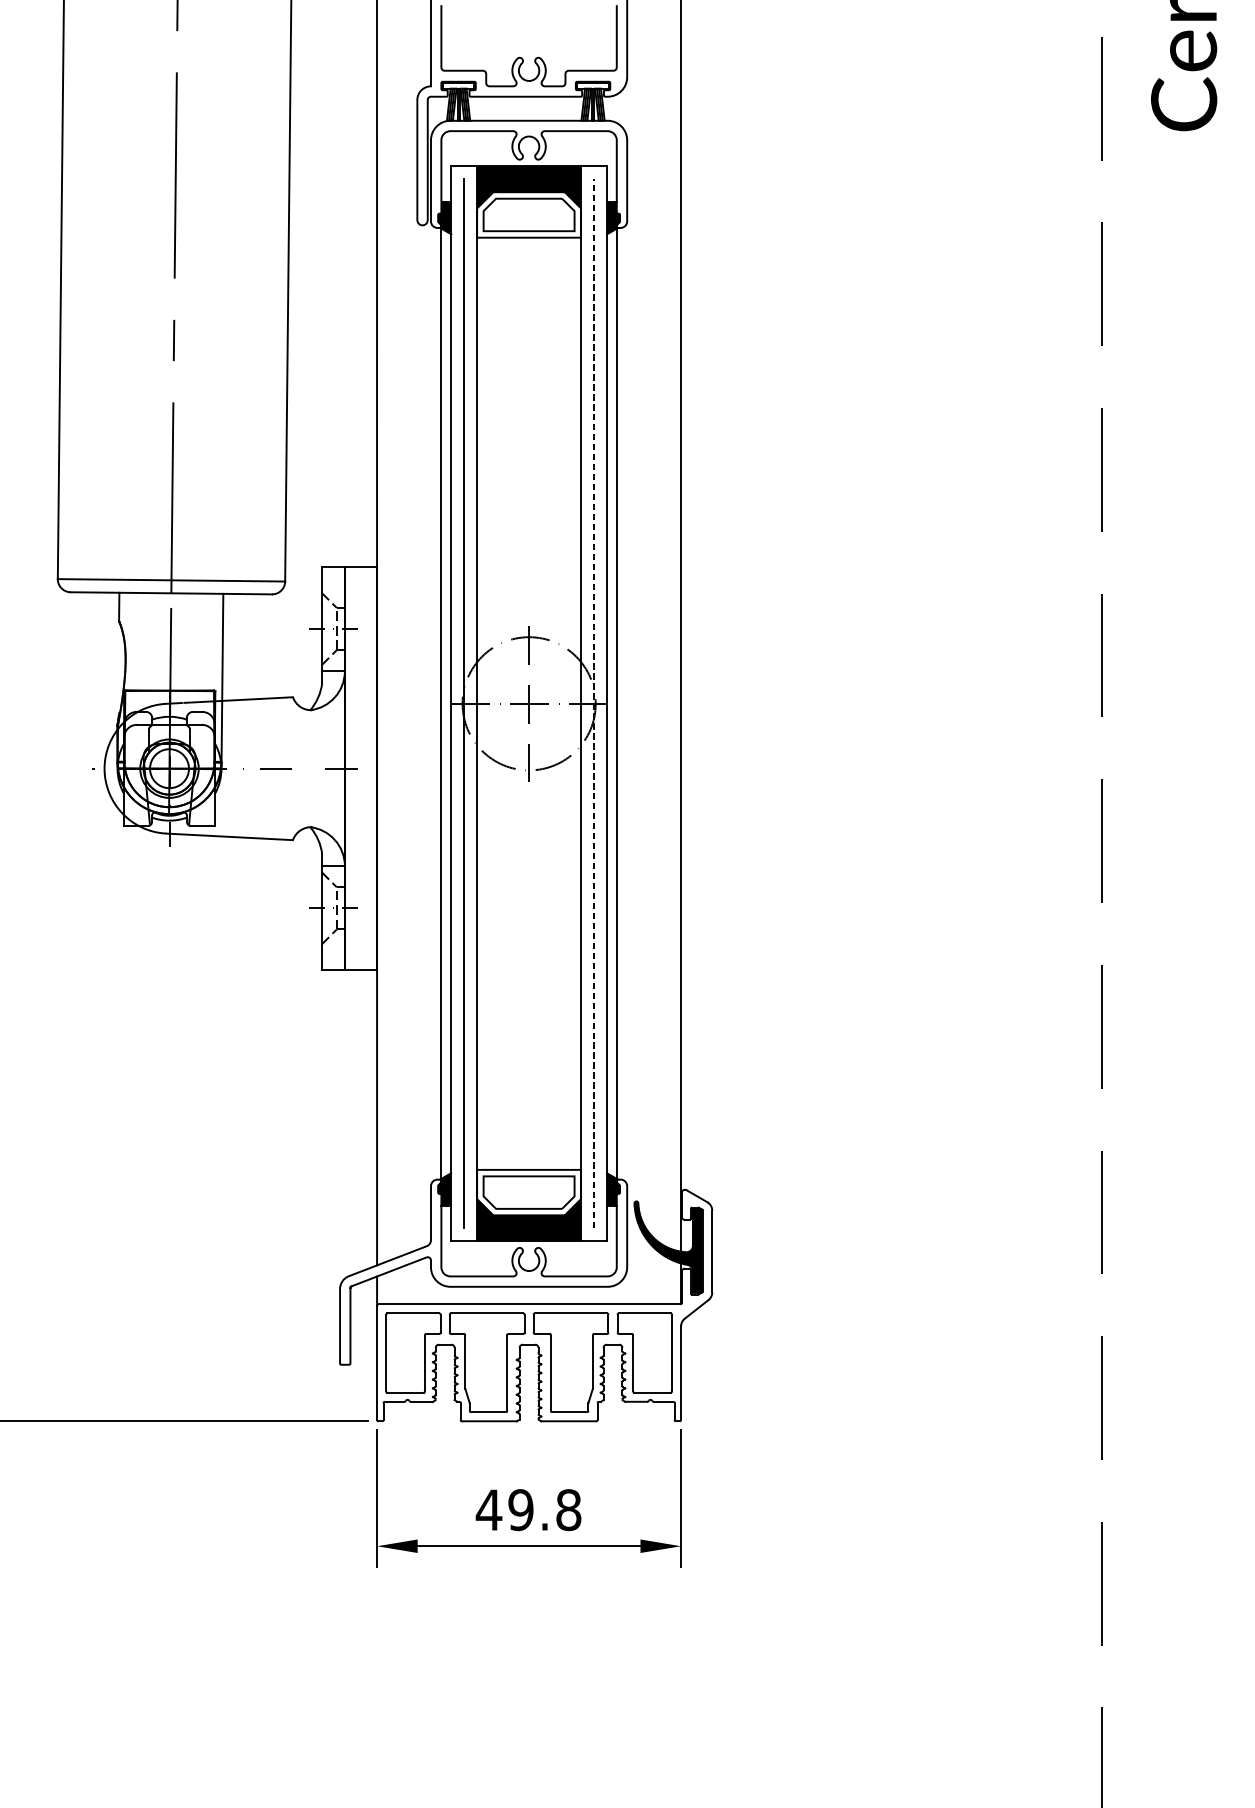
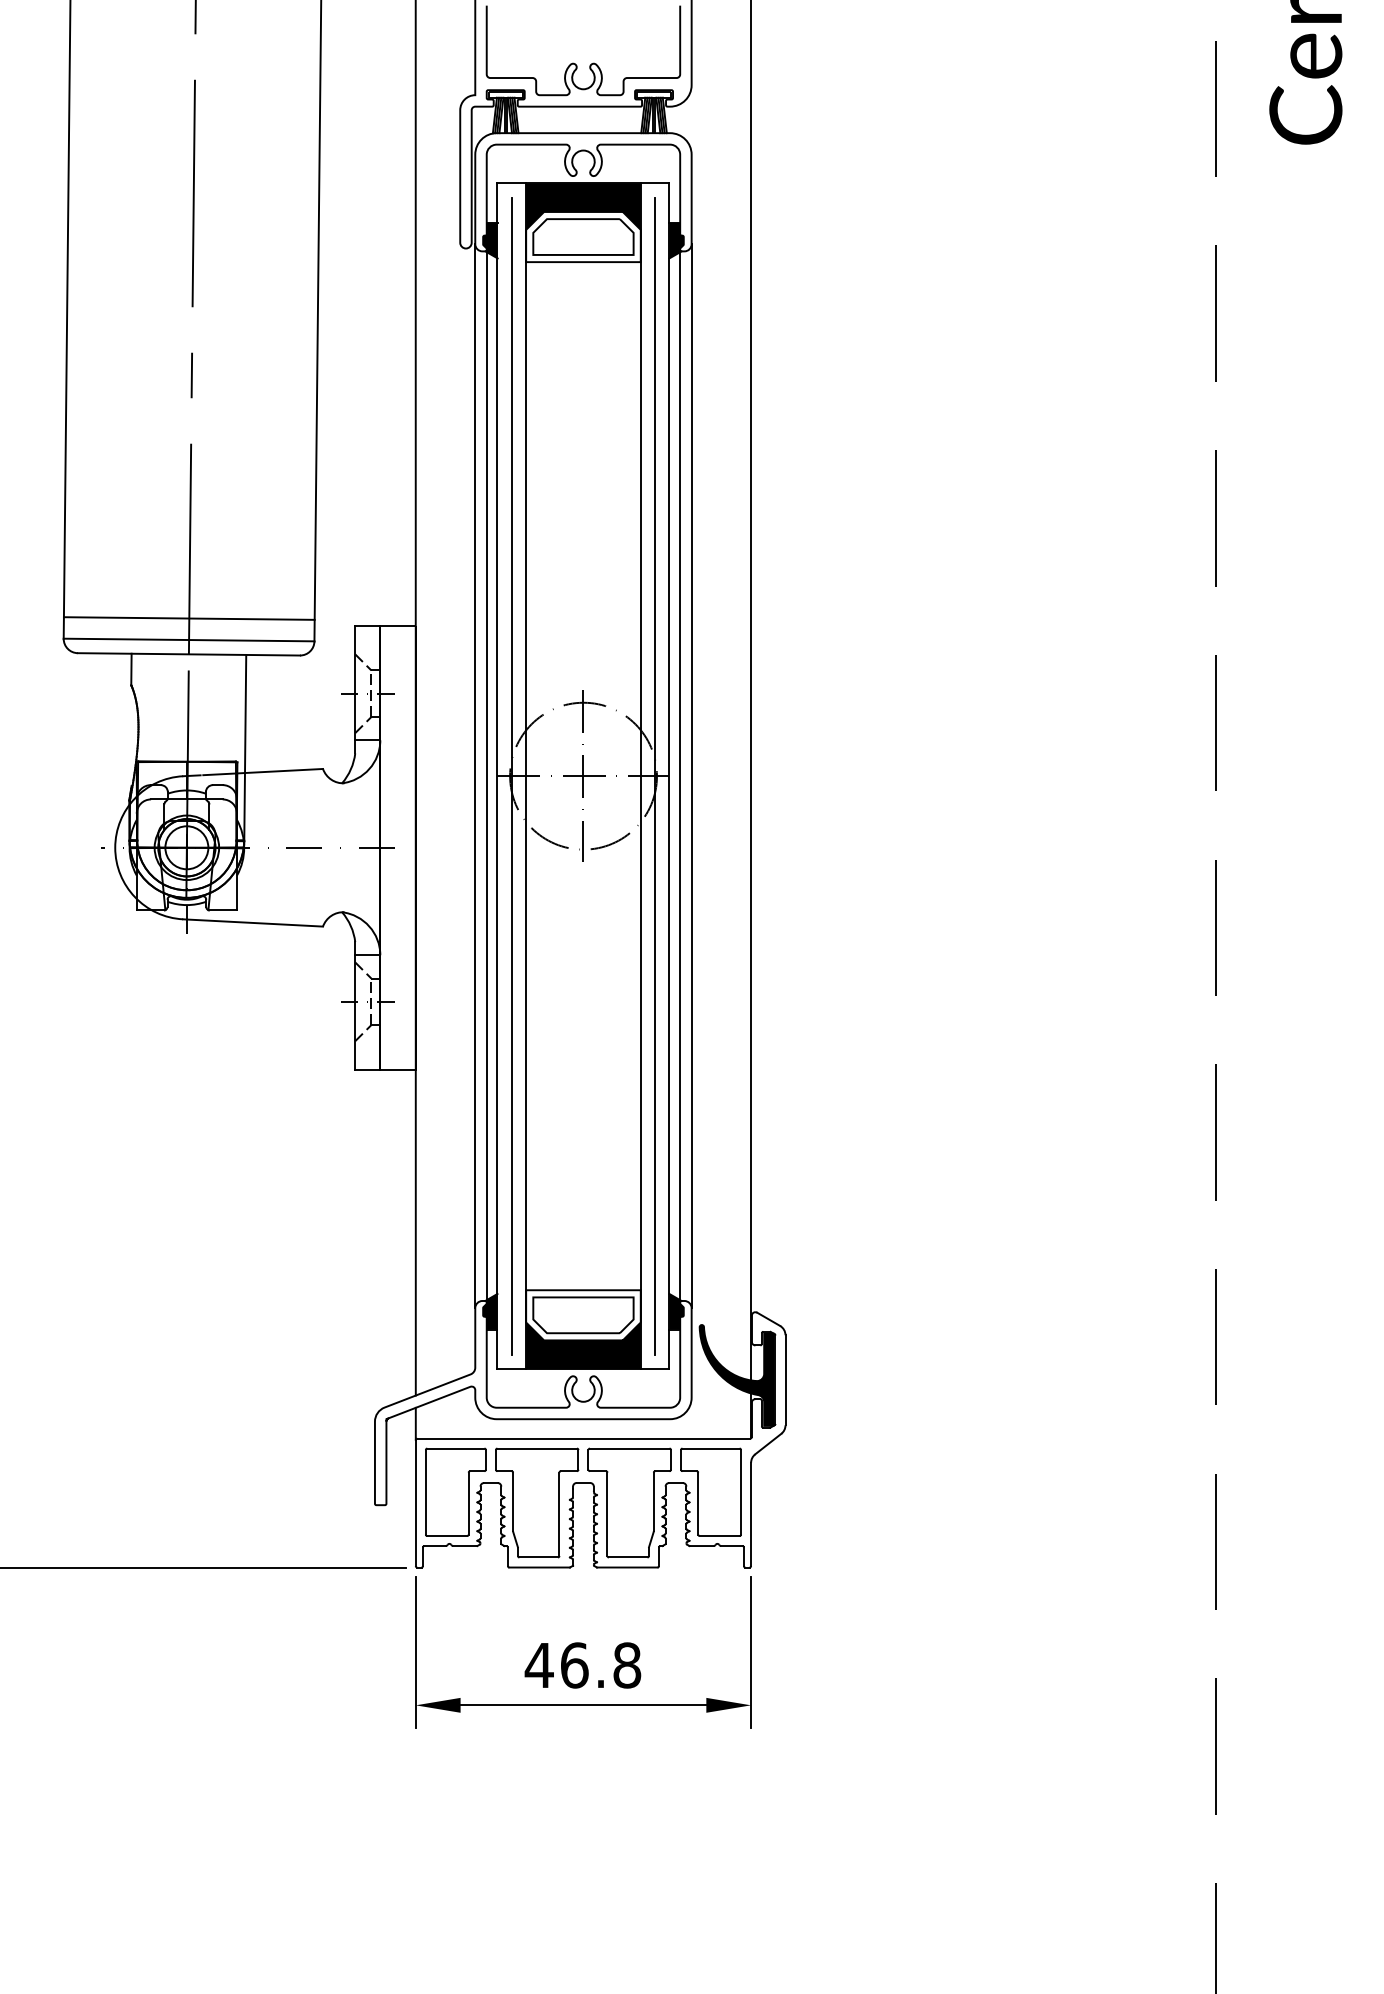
line: (170, 560) -> (188, 618), added
line: (431, 704) -> (475, 776), added
line: (594, 704) -> (655, 776), dashed -> solid
line: (627, 704) -> (691, 776), added
text: (520, 1510) -> (574, 1665), 49.8 -> 46.8

